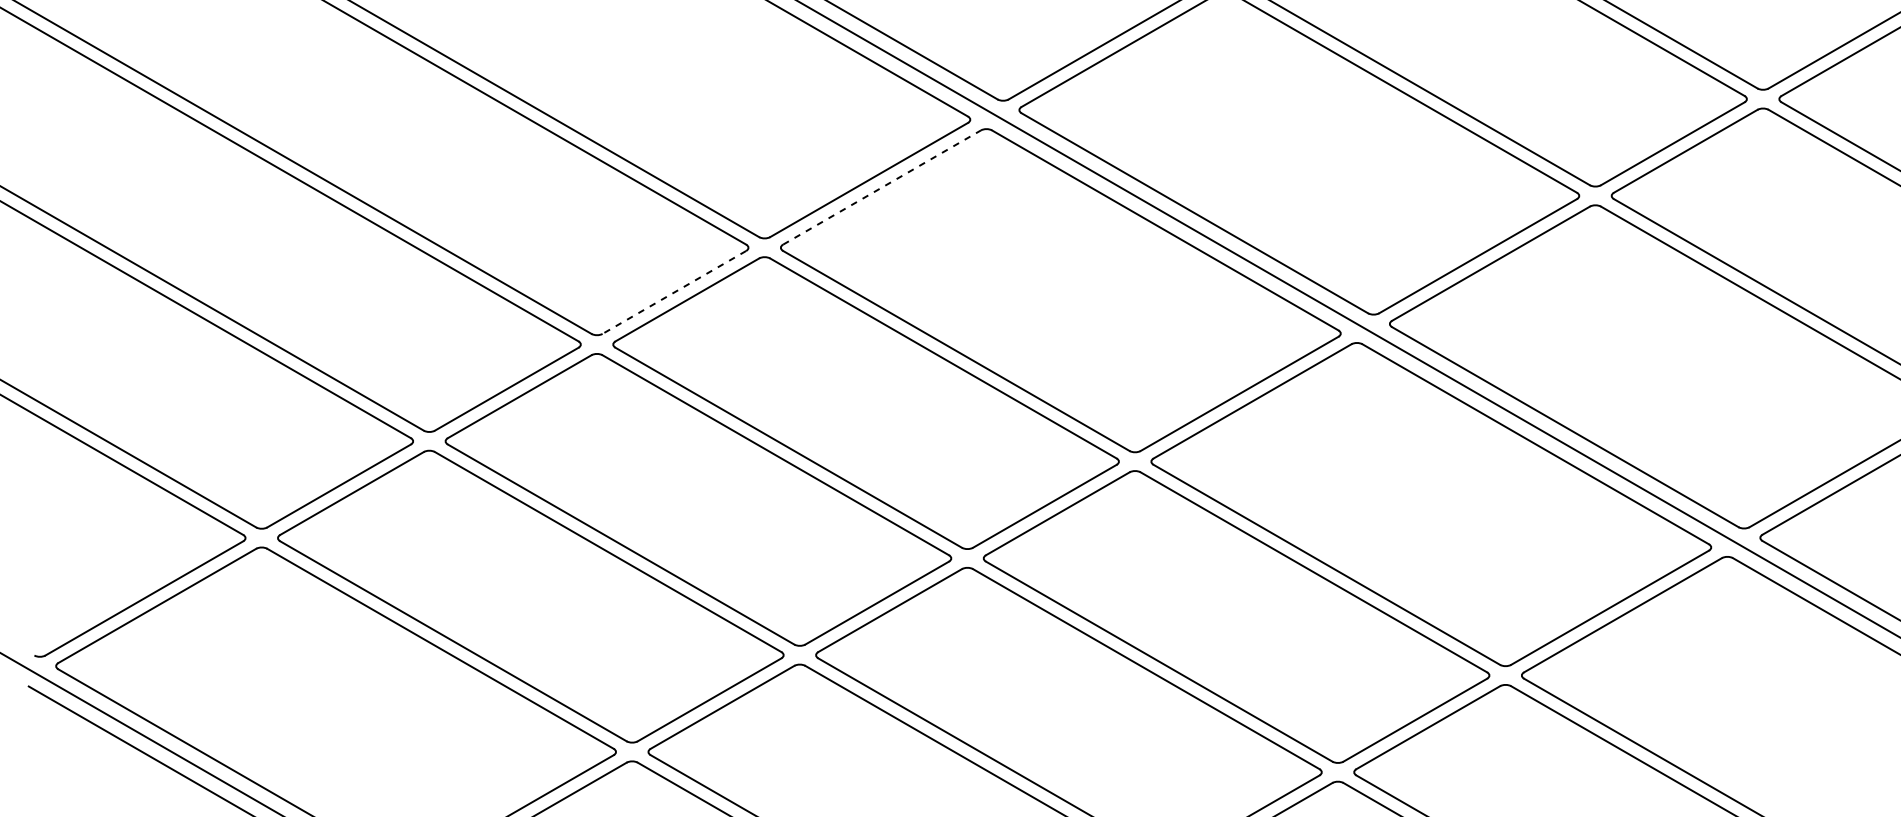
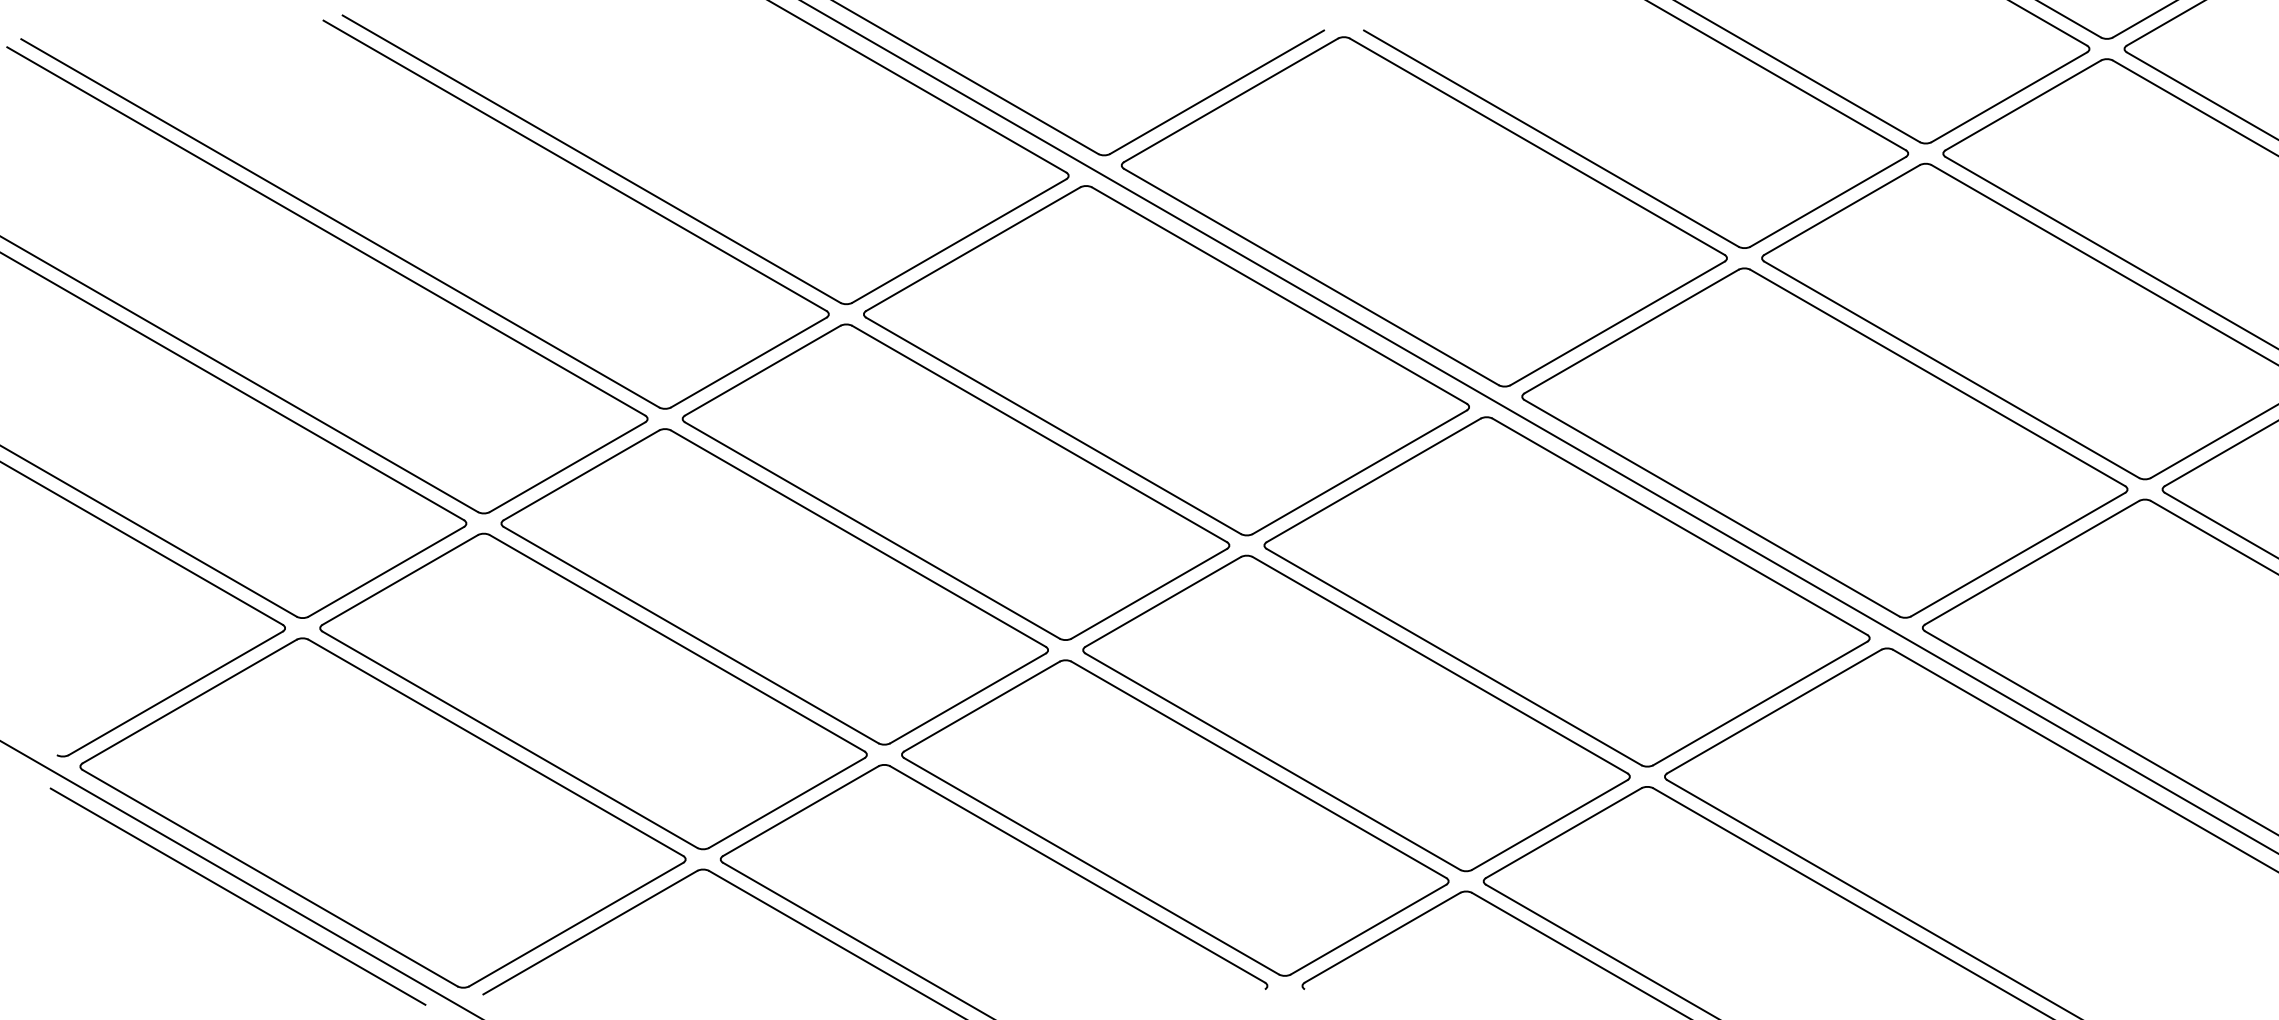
line: (882, 186) -> (973, 248), dashed -> solid
line: (674, 292) -> (748, 362), dashed -> solid

